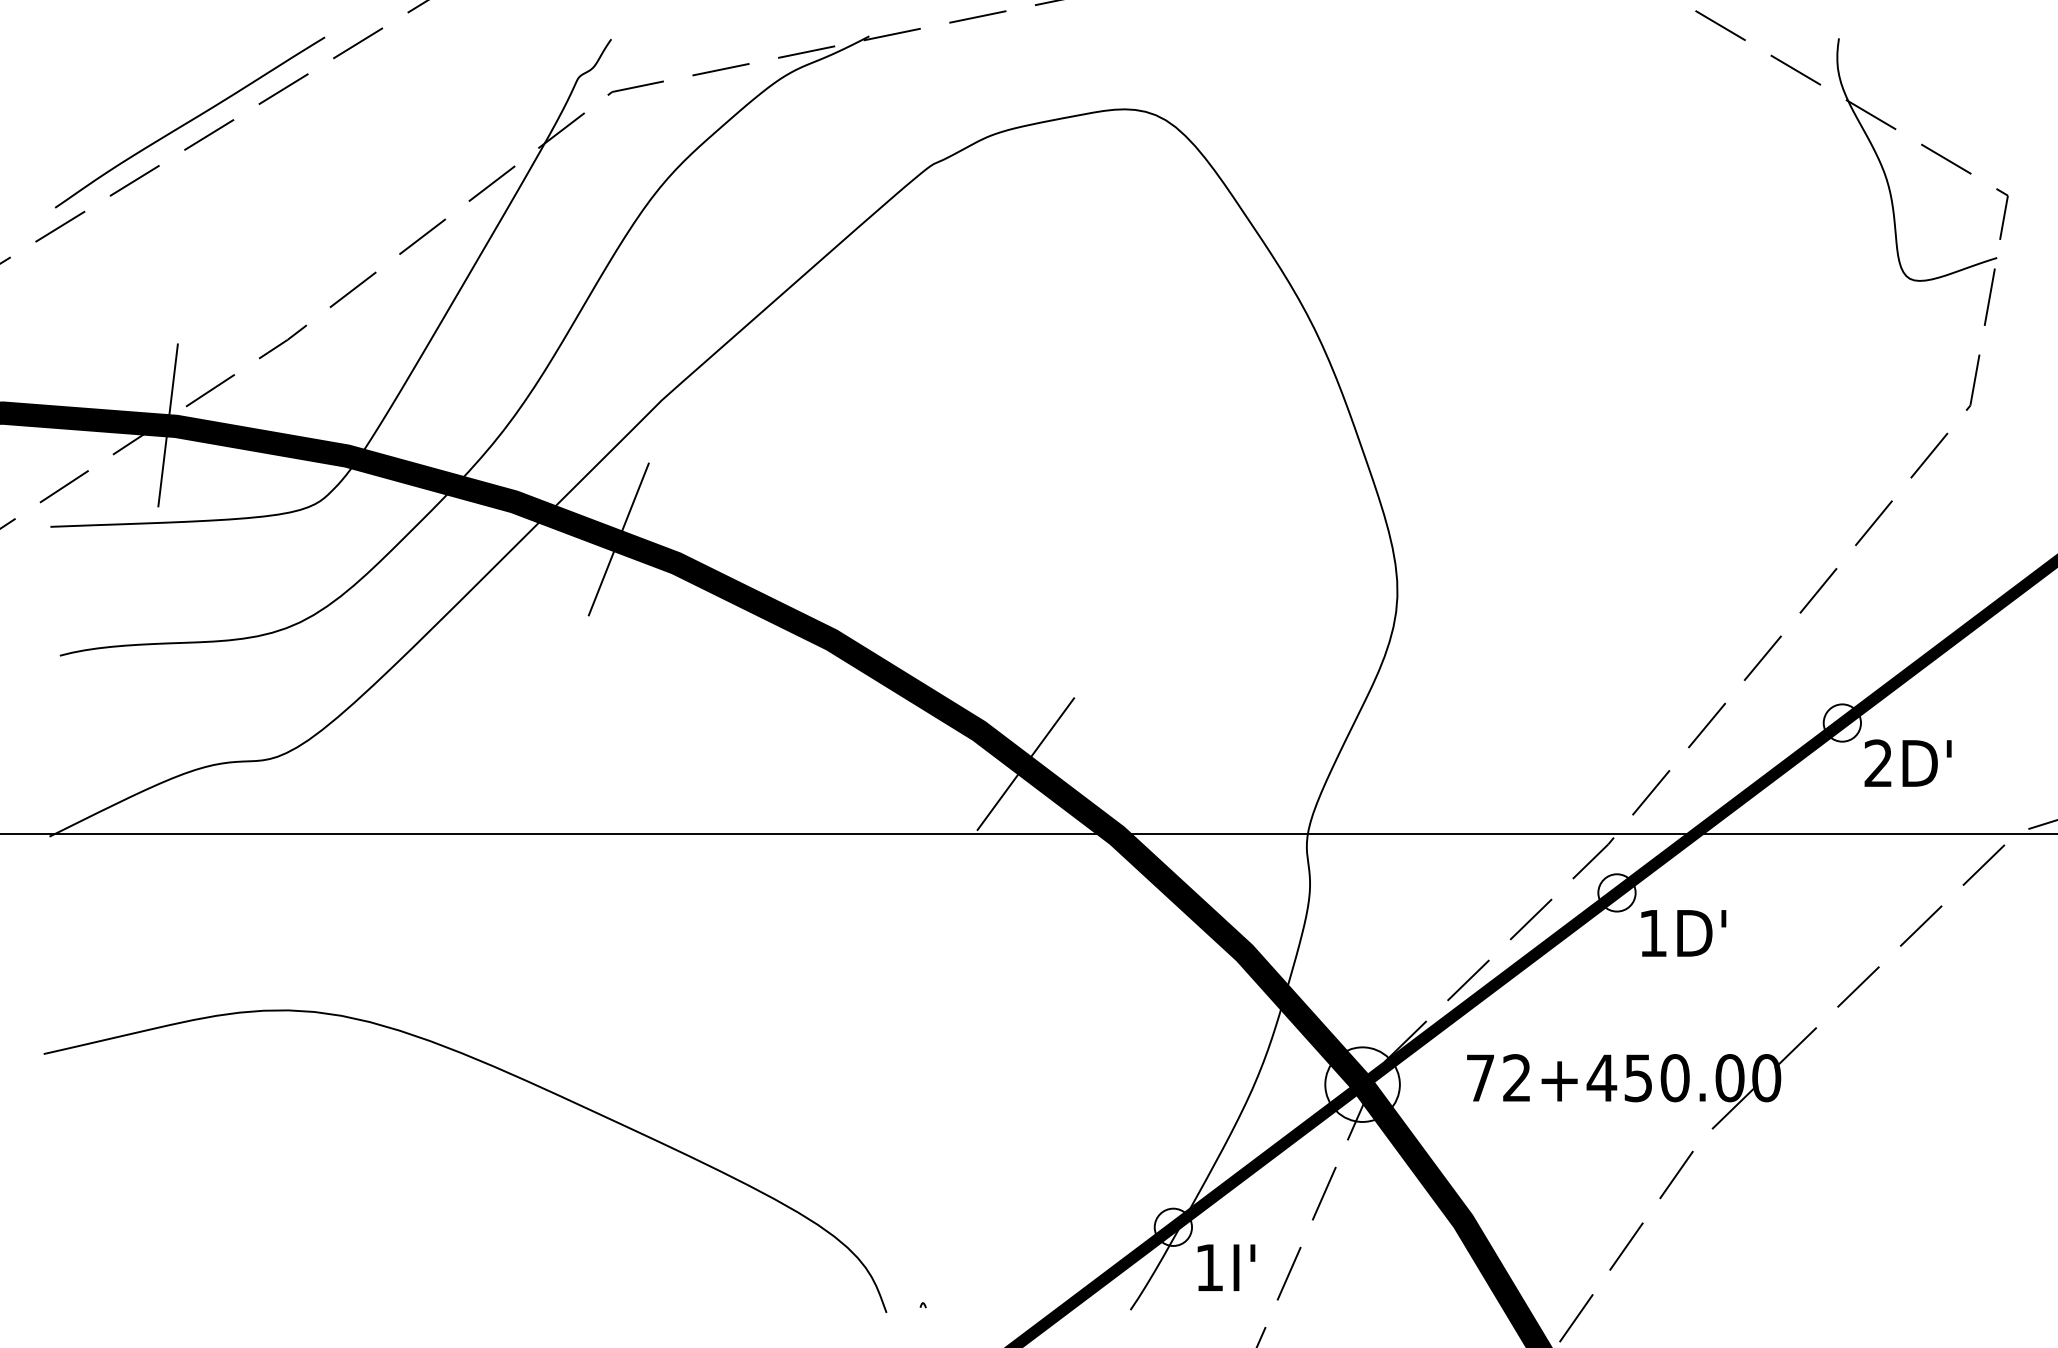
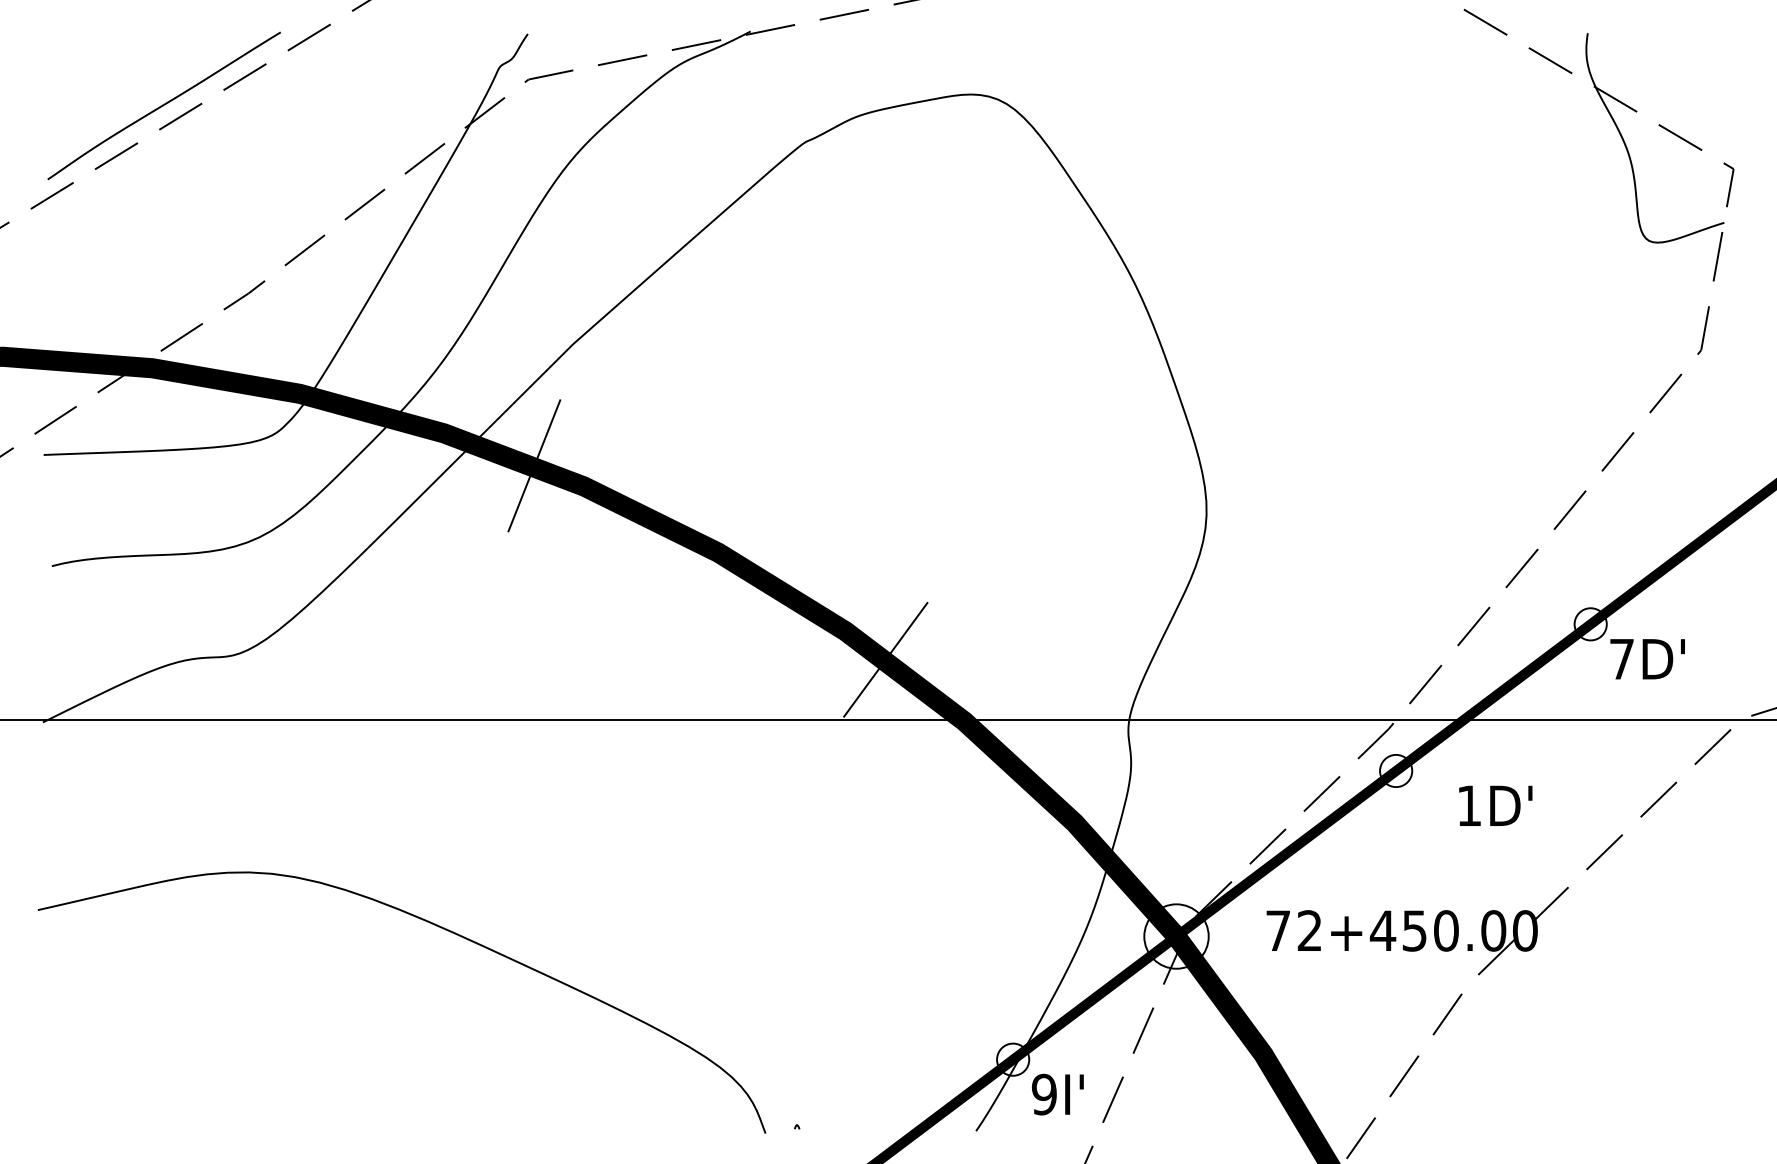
line: (167, 425) -> (144, 367), removed
text: (1878, 762) -> (1621, 658), 2D' -> 7D'
text: (1683, 932) -> (1495, 805), moved
text: (1208, 1267) -> (1043, 1094), 1I' -> 9I'

